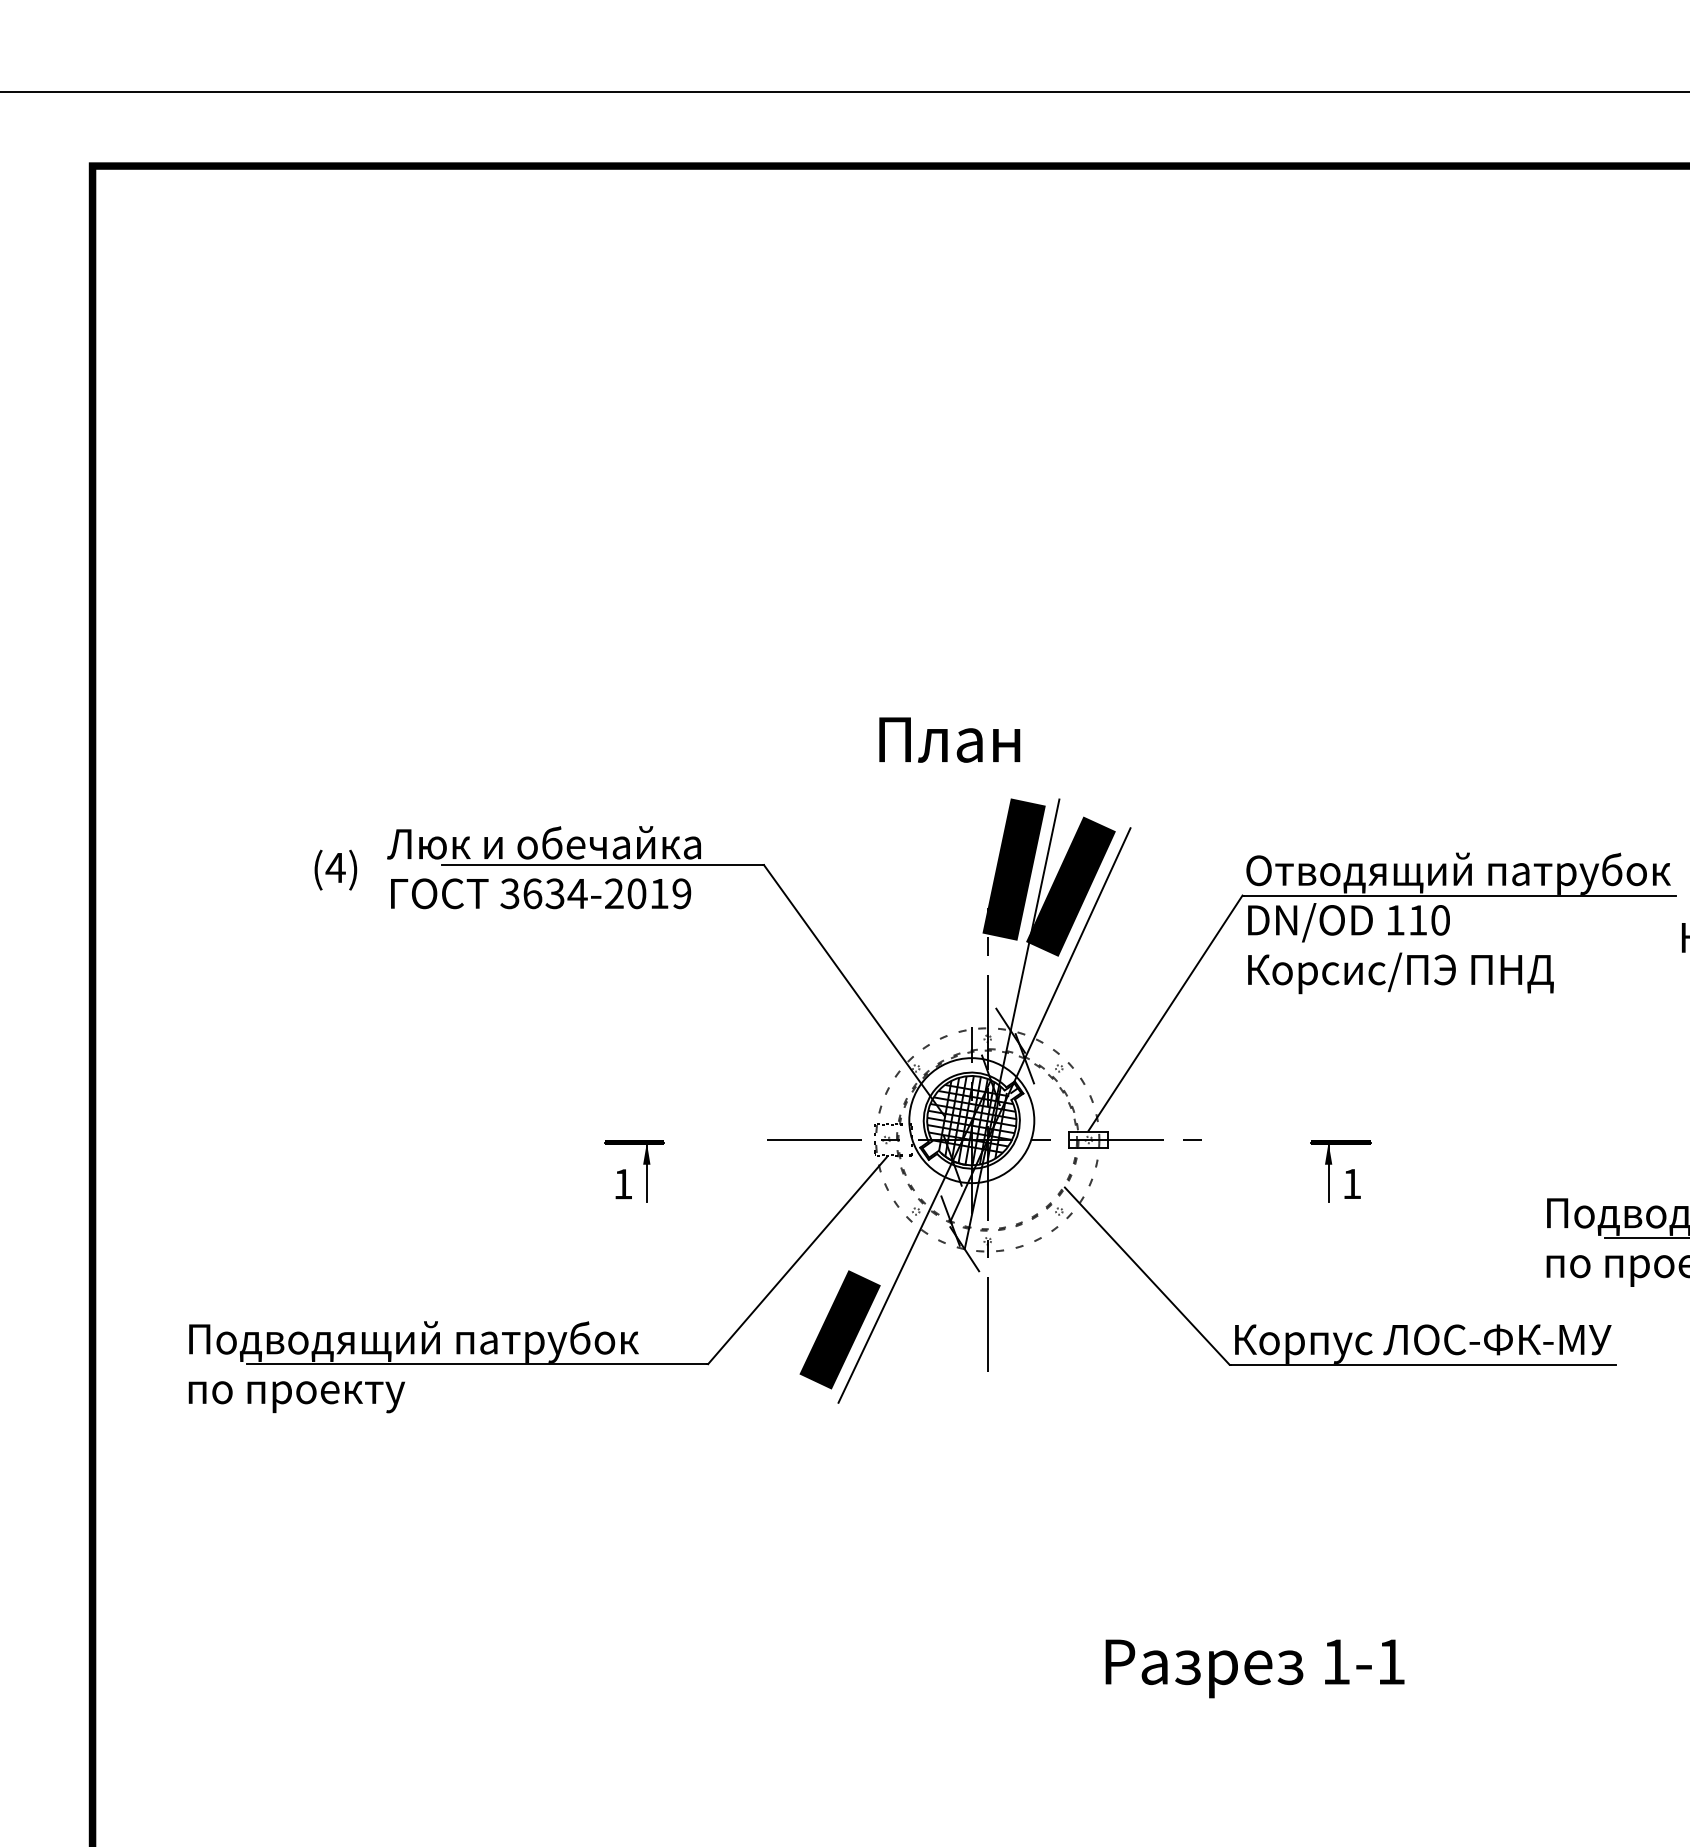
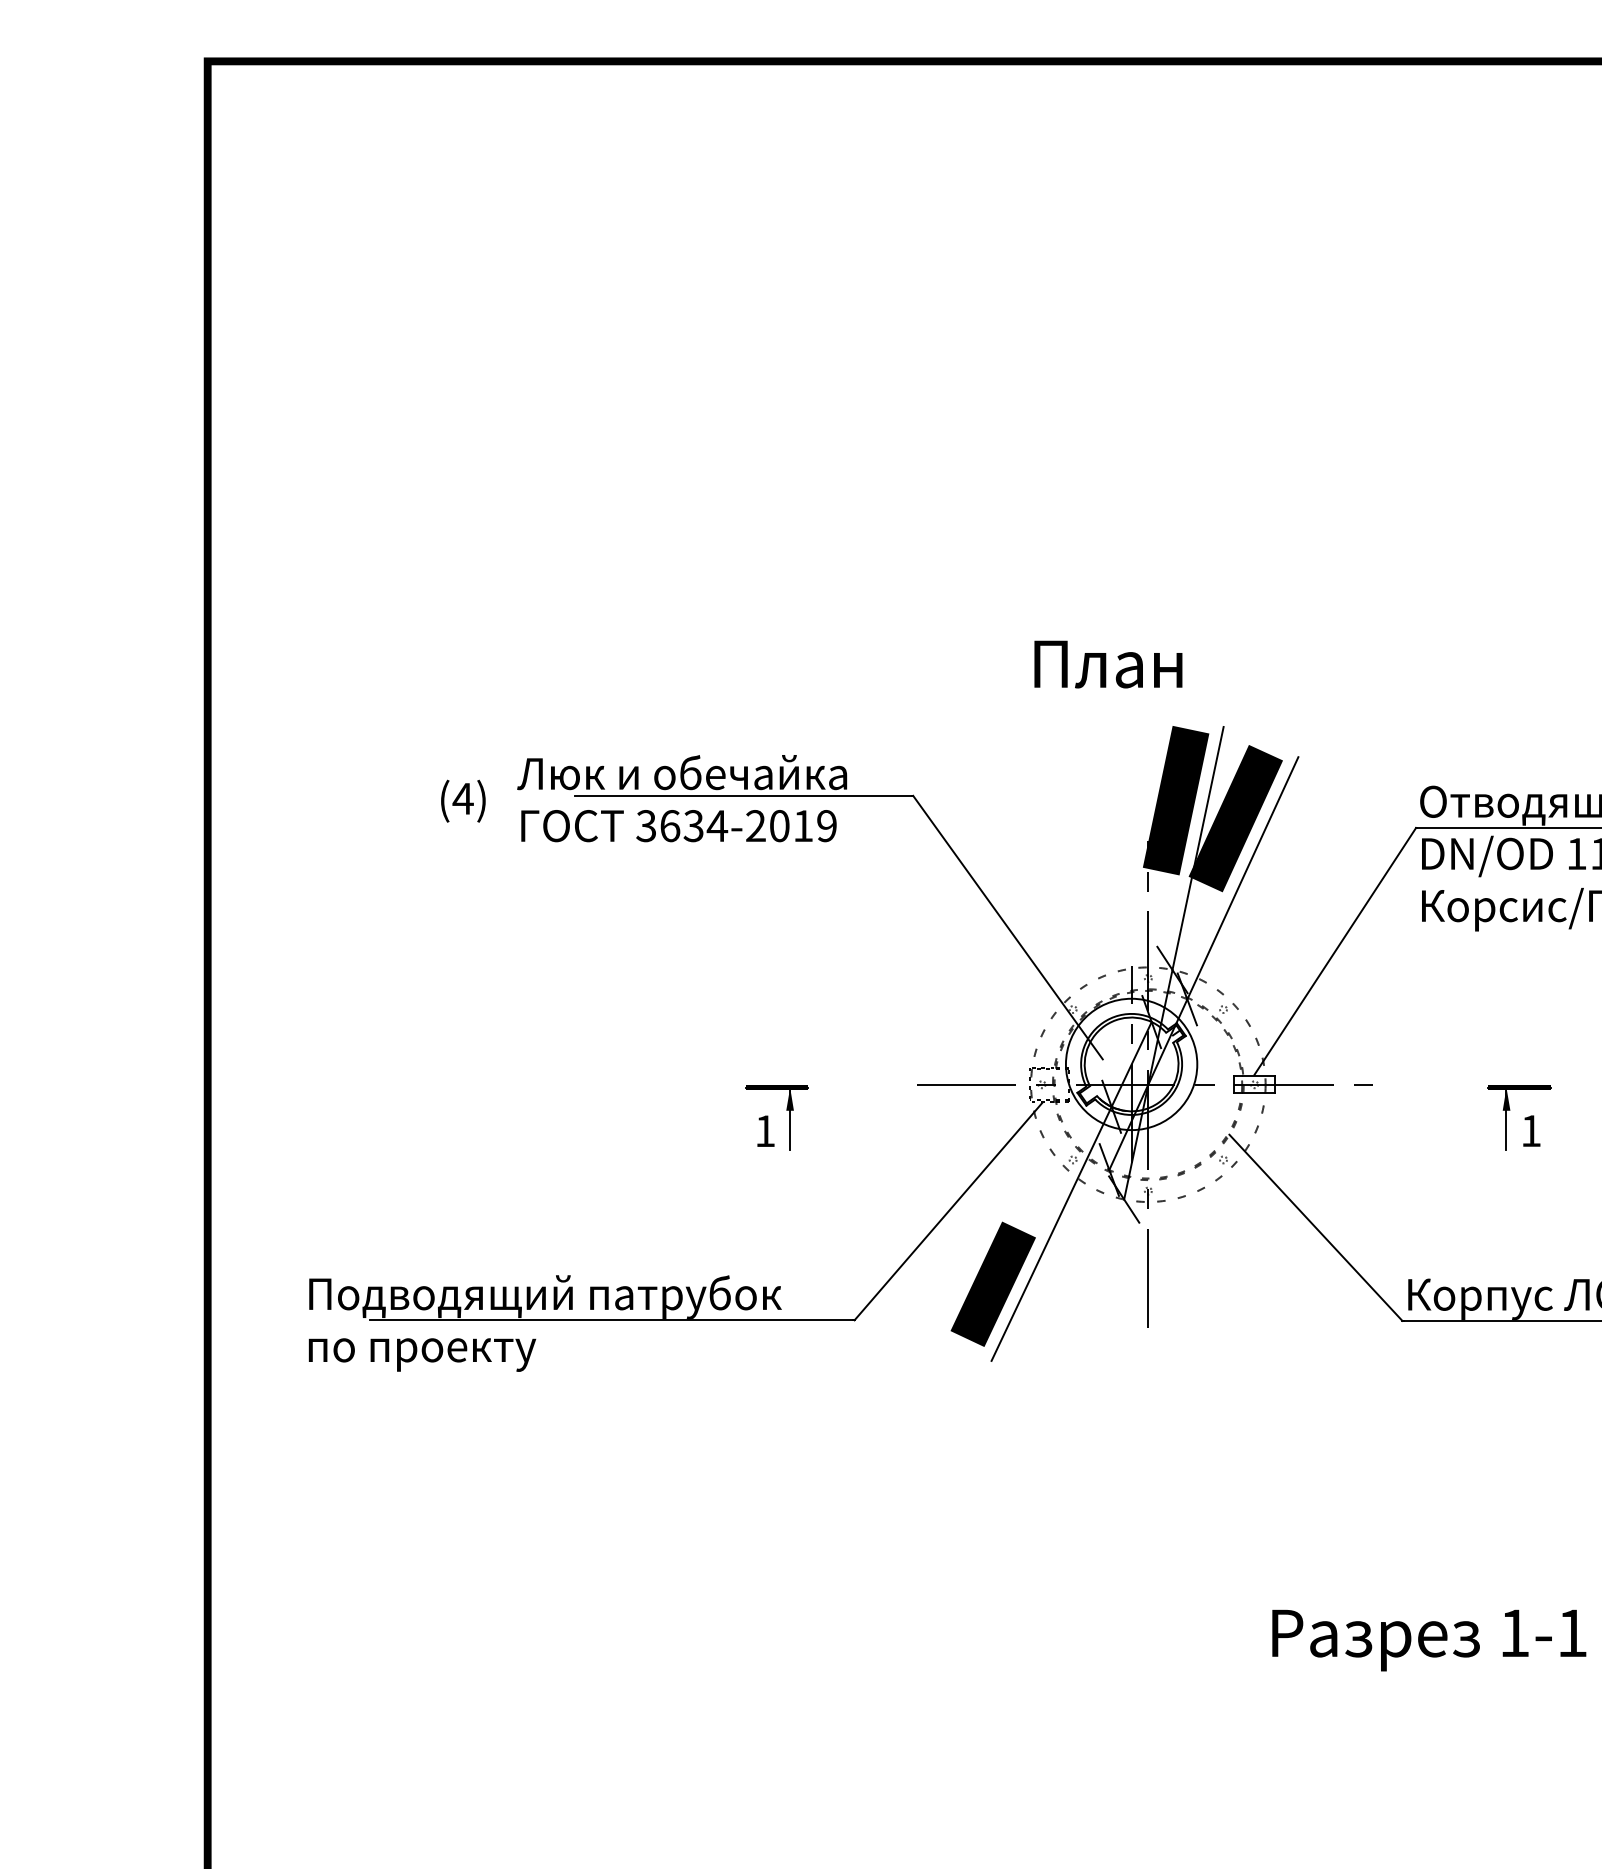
hatch: (971, 1120) -> (1131, 1064), removed

